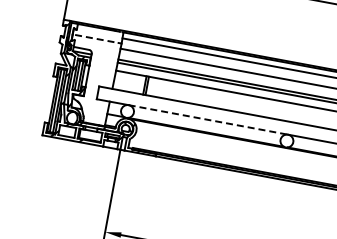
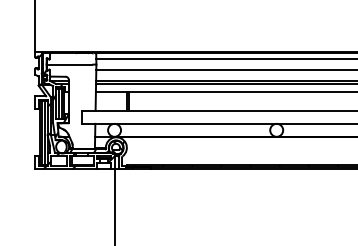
line: (96, 38) -> (70, 64), dashed -> solid
line: (209, 119) -> (196, 123), dashed -> solid

